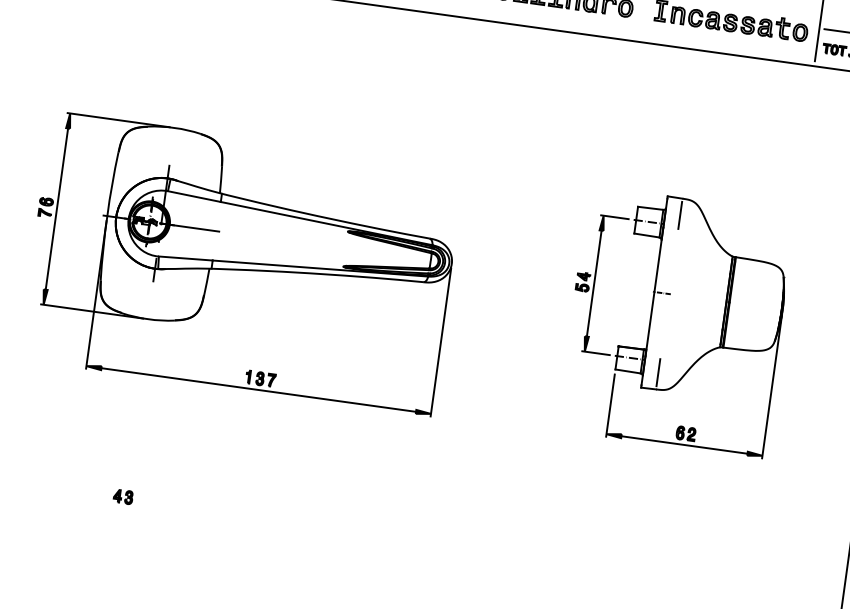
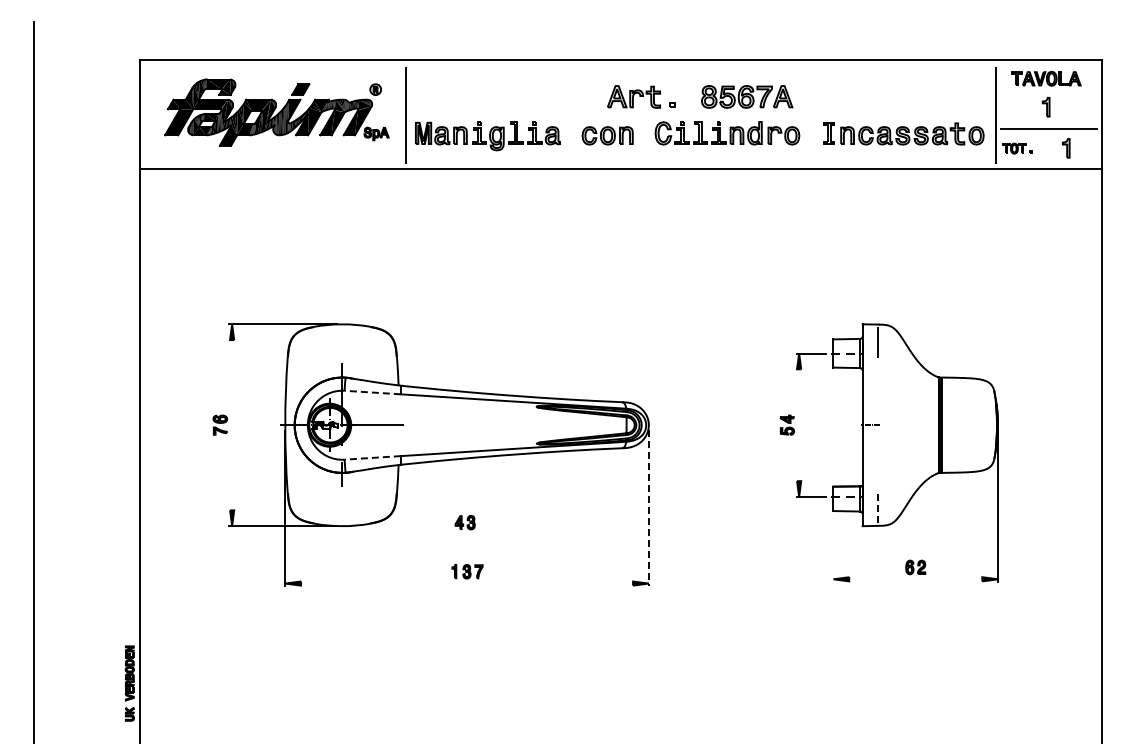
line: (194, 196) -> (372, 392), solid -> dashed
line: (57, 209) -> (232, 425), removed
line: (185, 258) -> (372, 457), solid -> dashed
line: (594, 283) -> (799, 425), removed
line: (440, 342) -> (648, 508), solid -> dashed
line: (658, 372) -> (878, 508), solid -> dashed
line: (259, 390) -> (467, 583), removed
line: (610, 404) -> (833, 548), removed
line: (684, 445) -> (915, 579), removed
part: (122, 496) -> (464, 522), moved

